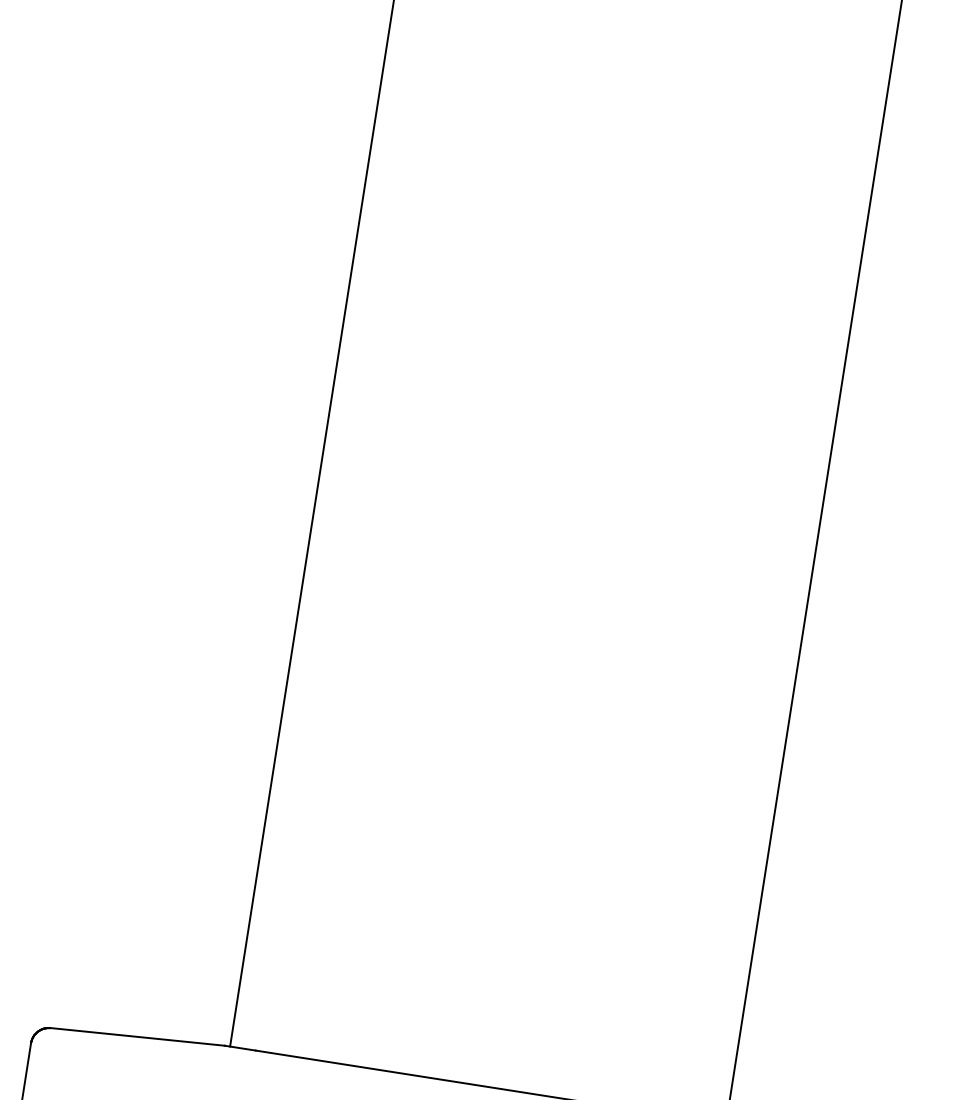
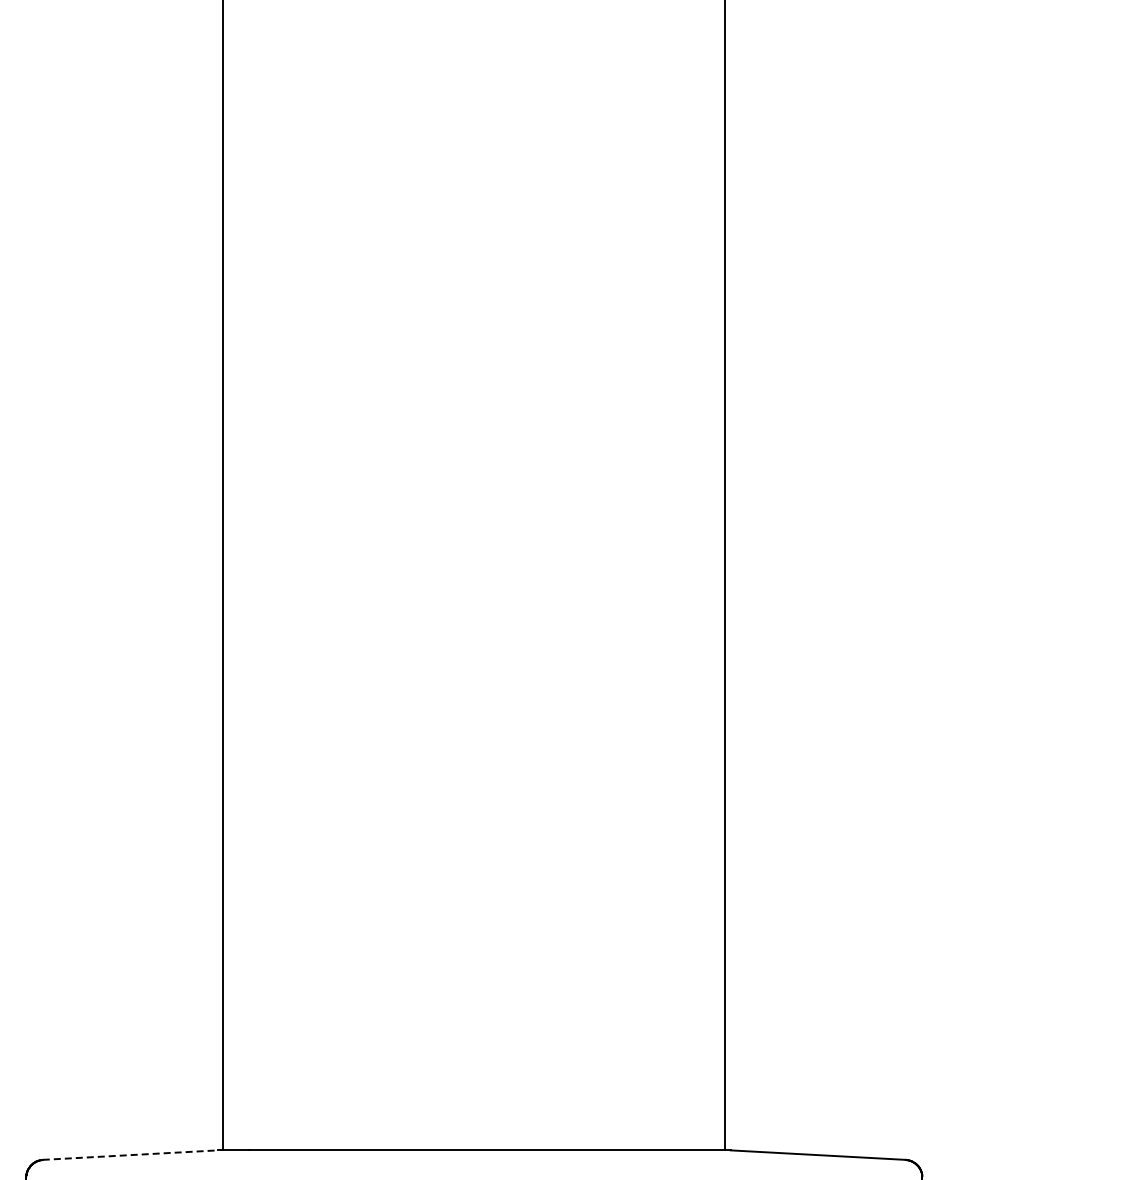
line: (137, 1037) -> (130, 1155), solid -> dashed

